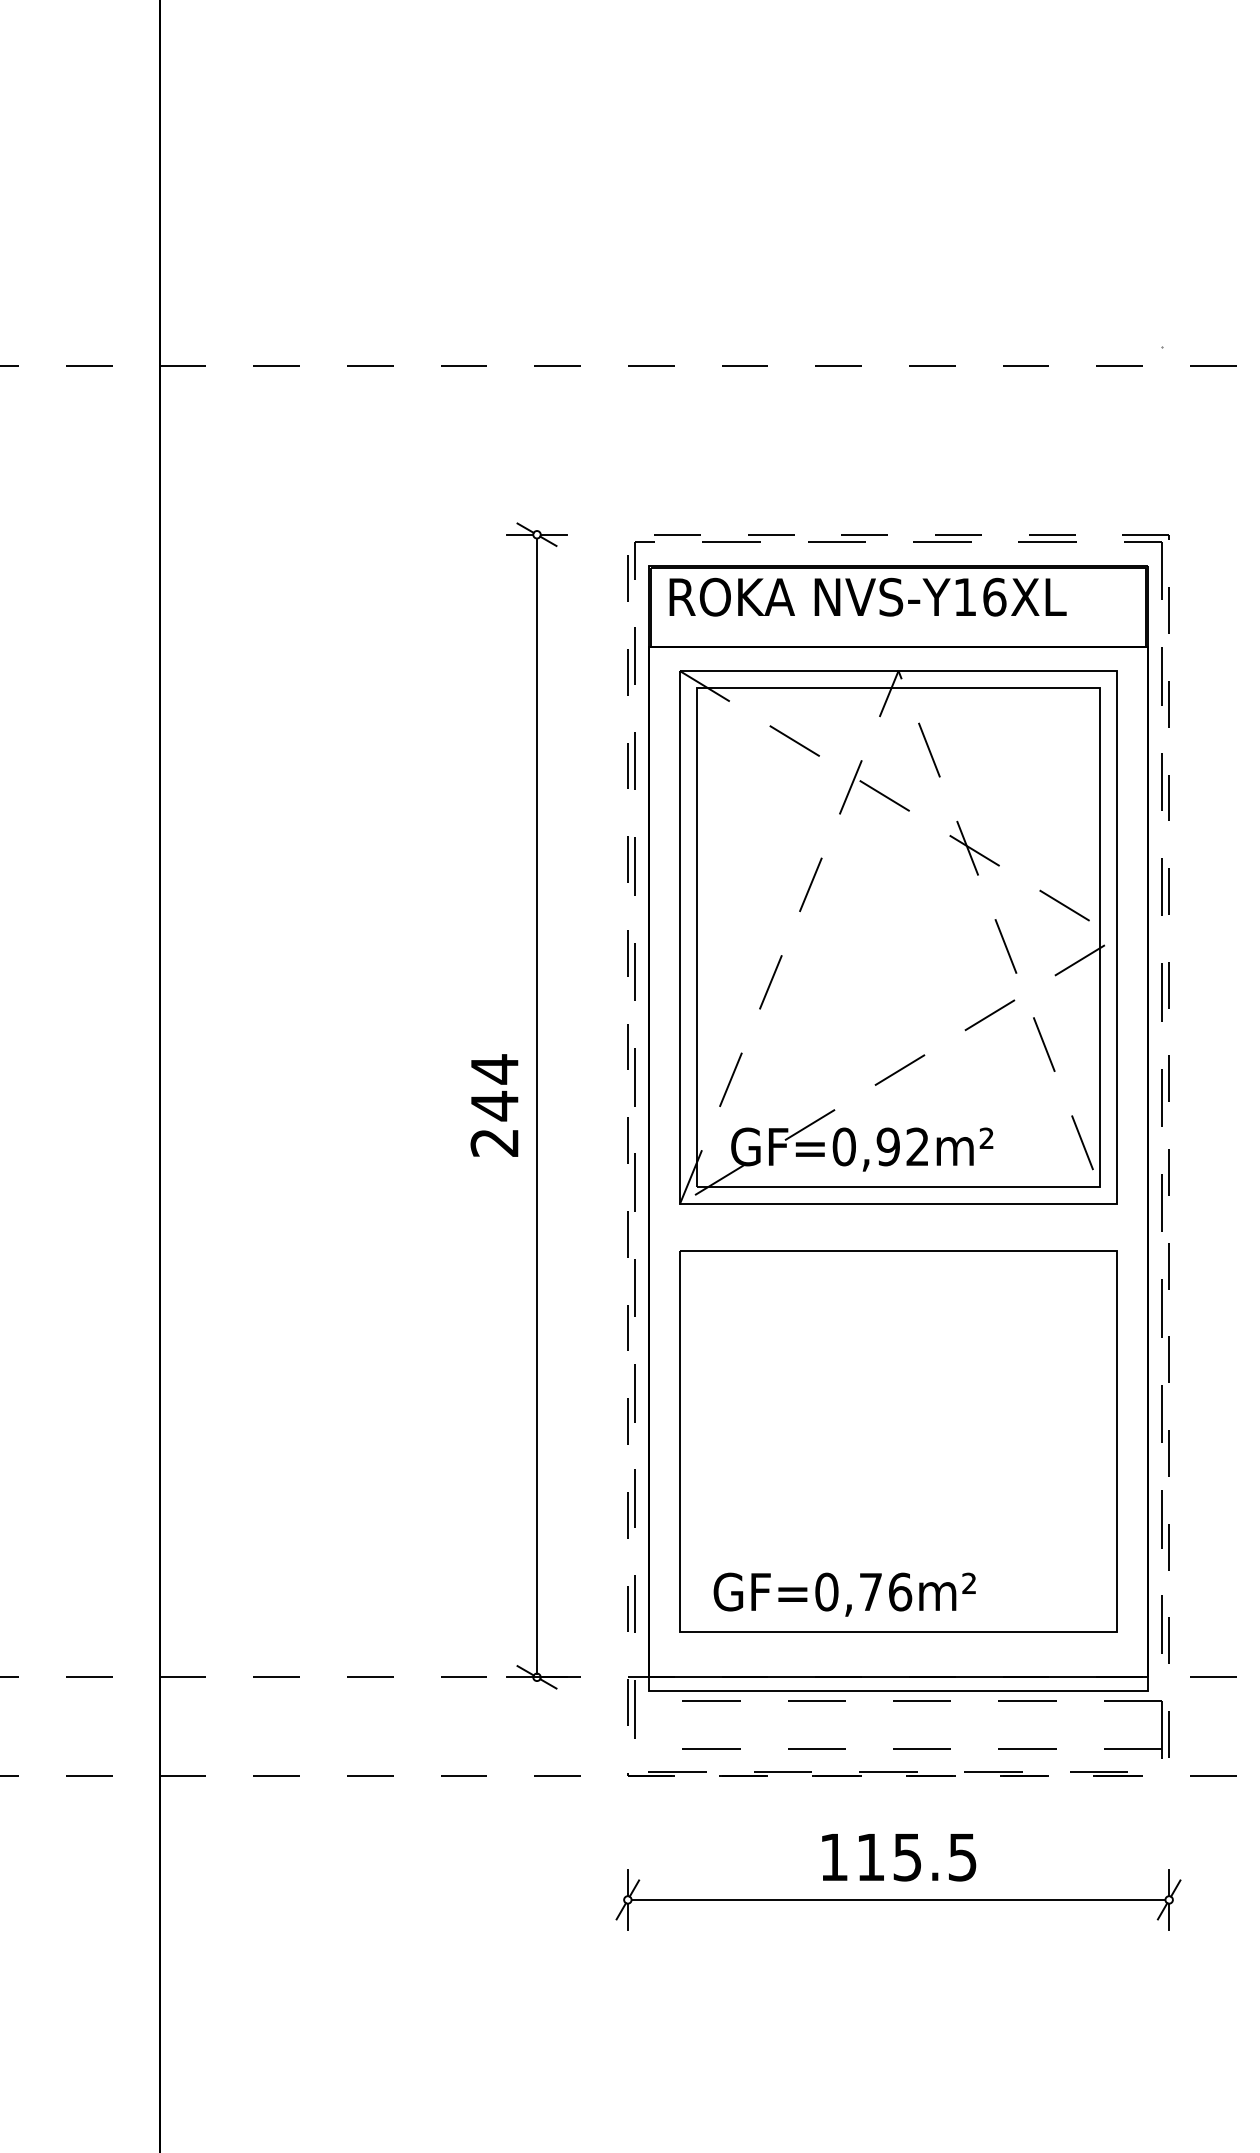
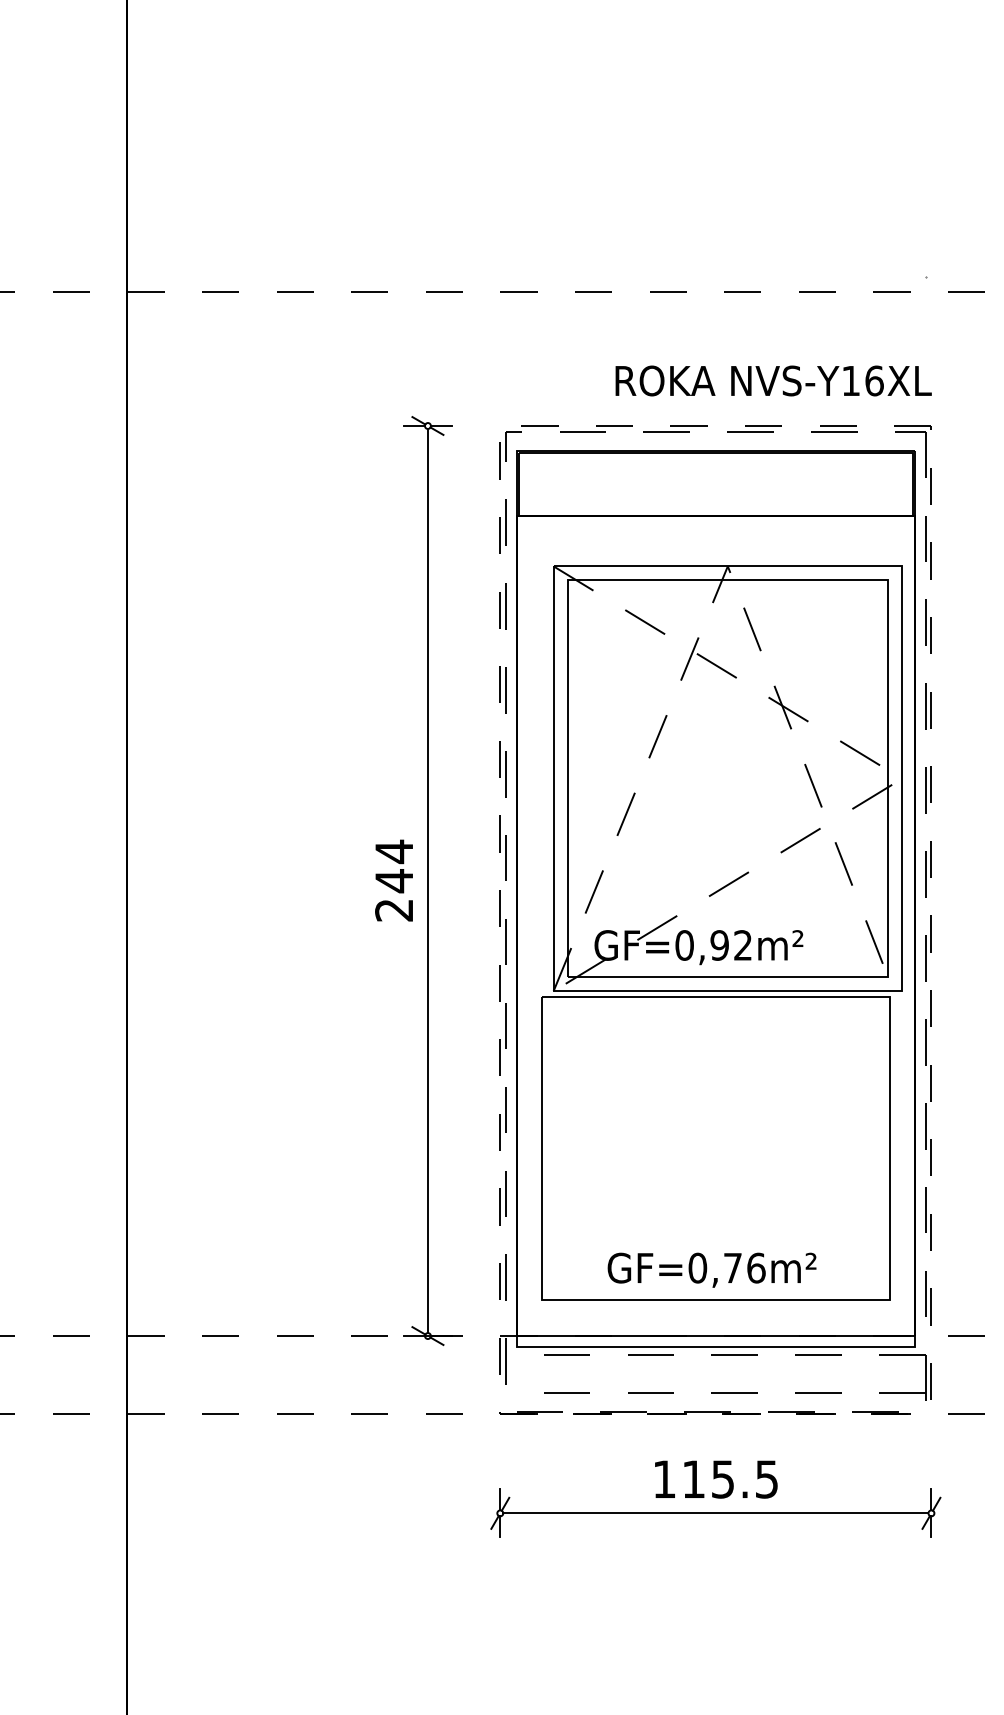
text: (867, 596) -> (773, 380), moved
part: (898, 937) -> (727, 778), moved
text: (844, 1594) -> (711, 1270), moved

